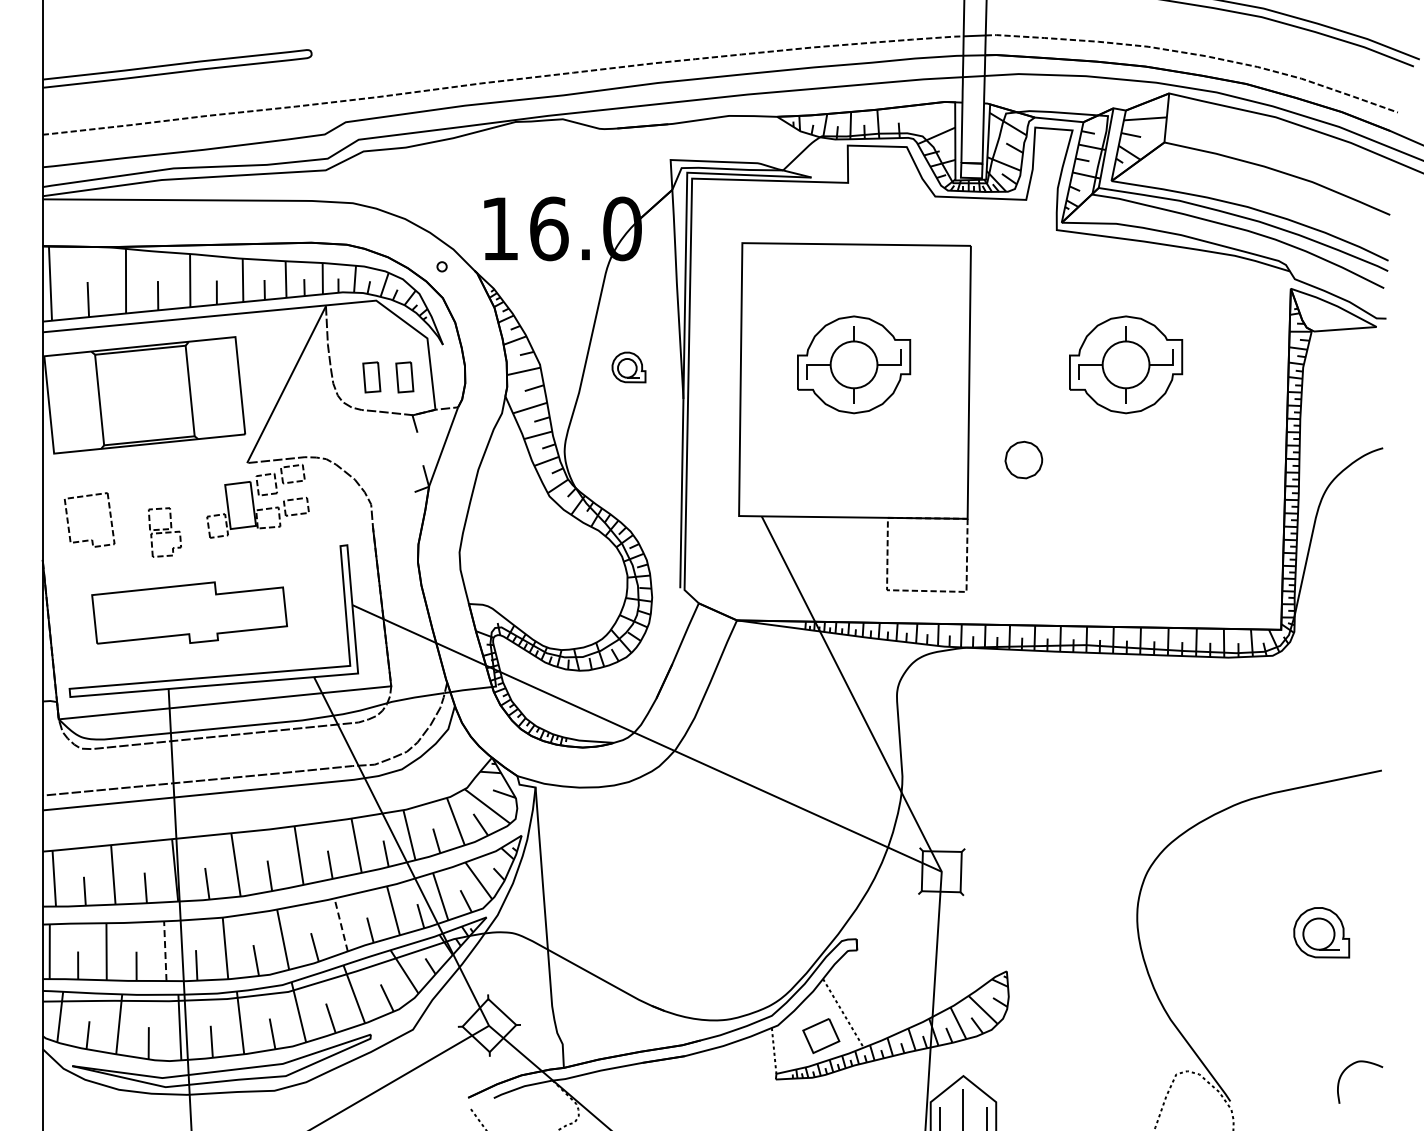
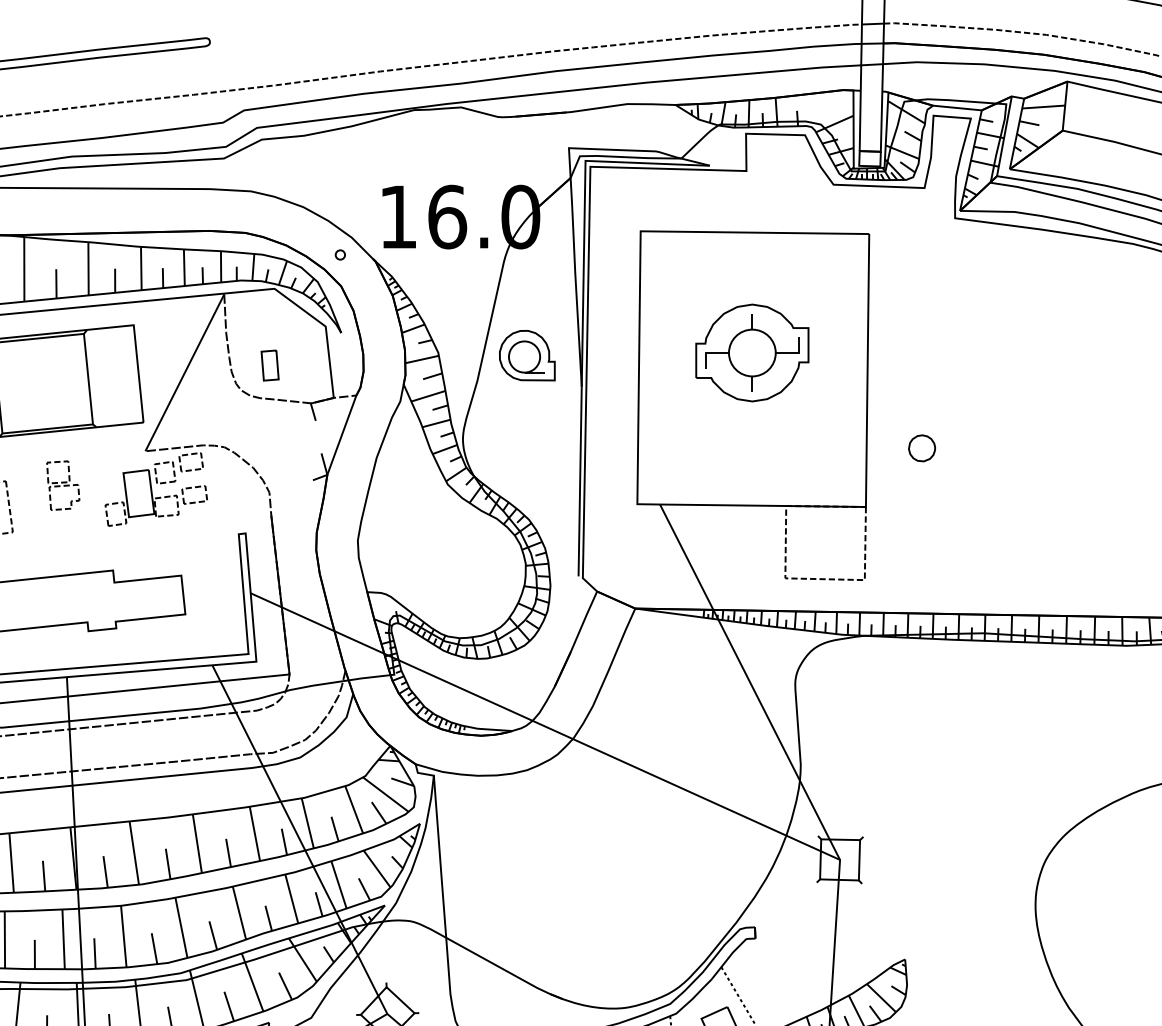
part: (1126, 364) -> (1024, 352), removed
part: (628, 367) -> (526, 355), size x1.67
part: (404, 377) -> (302, 365), removed
part: (1023, 460) -> (921, 448), size x0.71
part: (164, 532) -> (62, 485), moved
line: (341, 924) -> (239, 912), dashed -> solid
line: (165, 951) -> (63, 939), dashed -> solid

